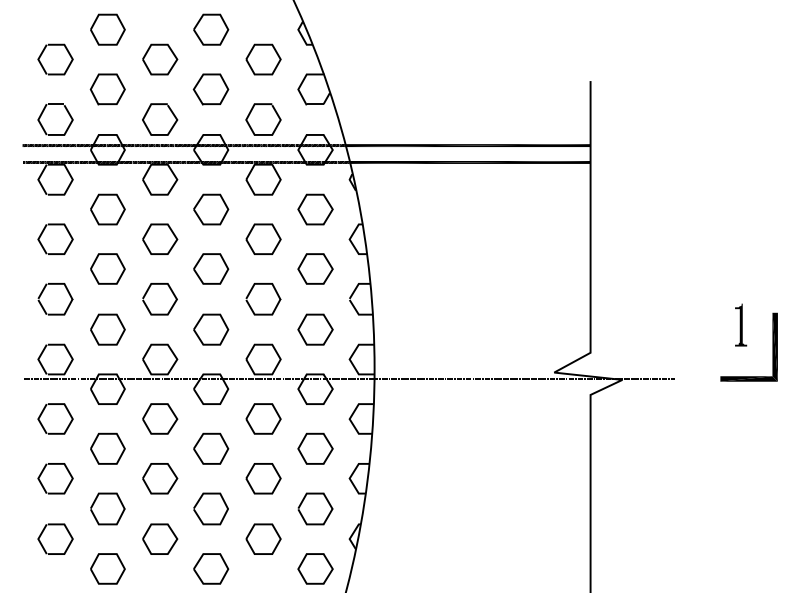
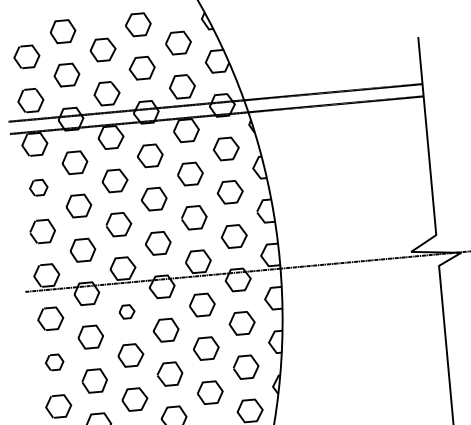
part: (55, 238) -> (38, 187), size x0.7
part: (160, 418) -> (127, 311), size x0.6
part: (55, 478) -> (54, 362), size x0.7

